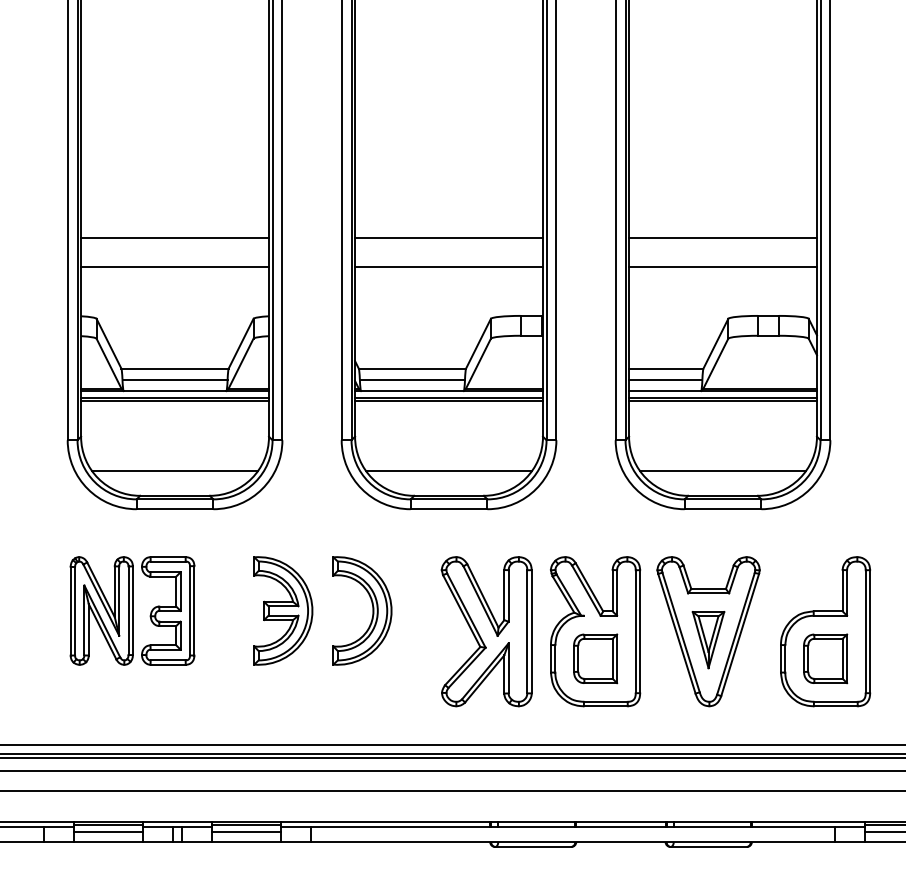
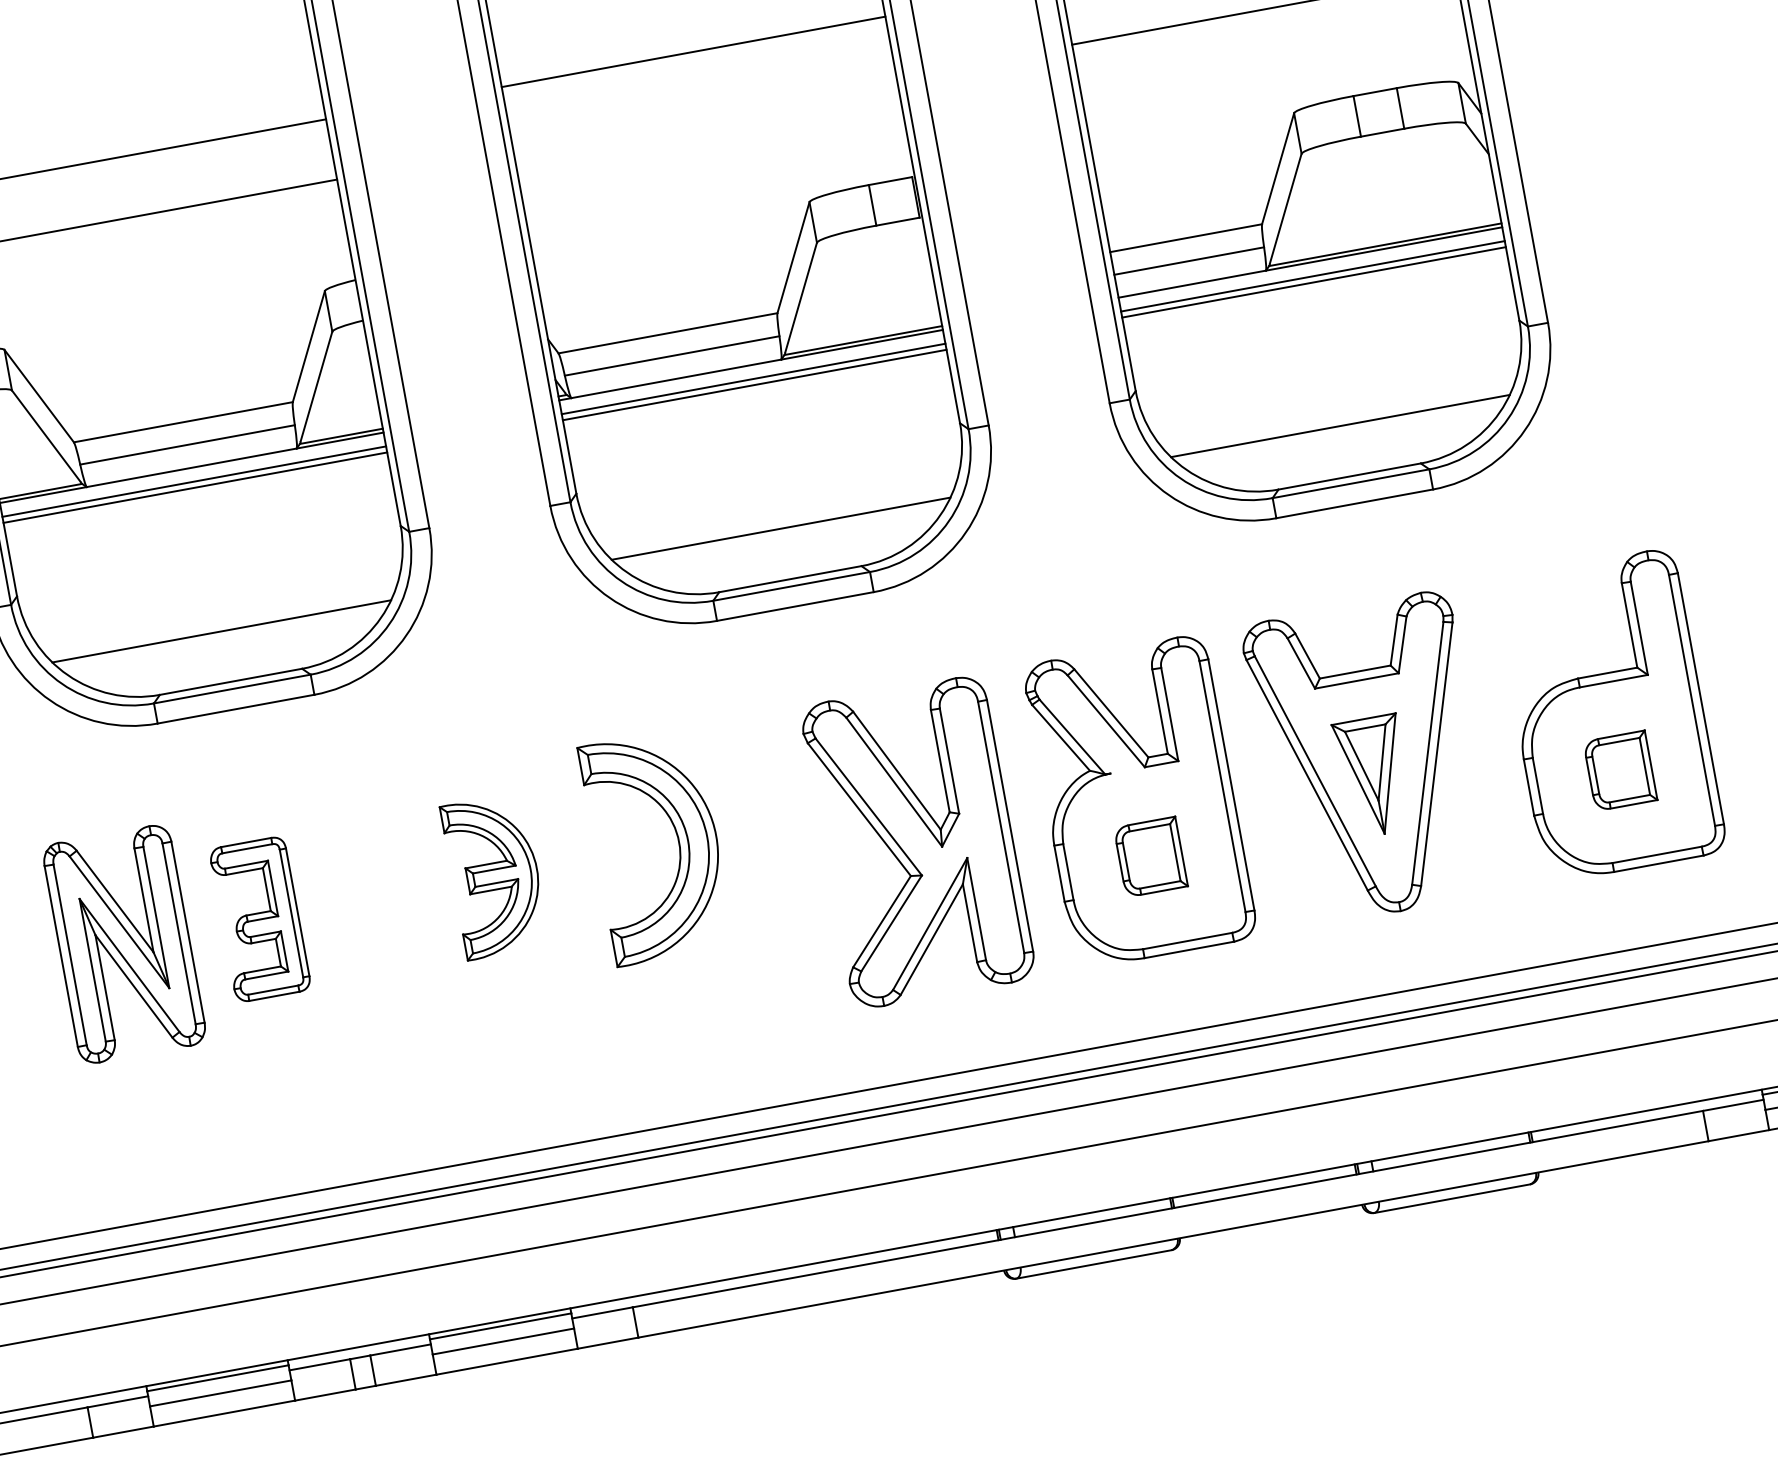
line: (449, 267) -> (705, 112), removed
part: (168, 610) -> (260, 918), size x0.7
part: (283, 610) -> (495, 875), size x0.7
part: (595, 658) -> (1150, 856), size x0.7
part: (825, 658) -> (1619, 770), size x0.7

